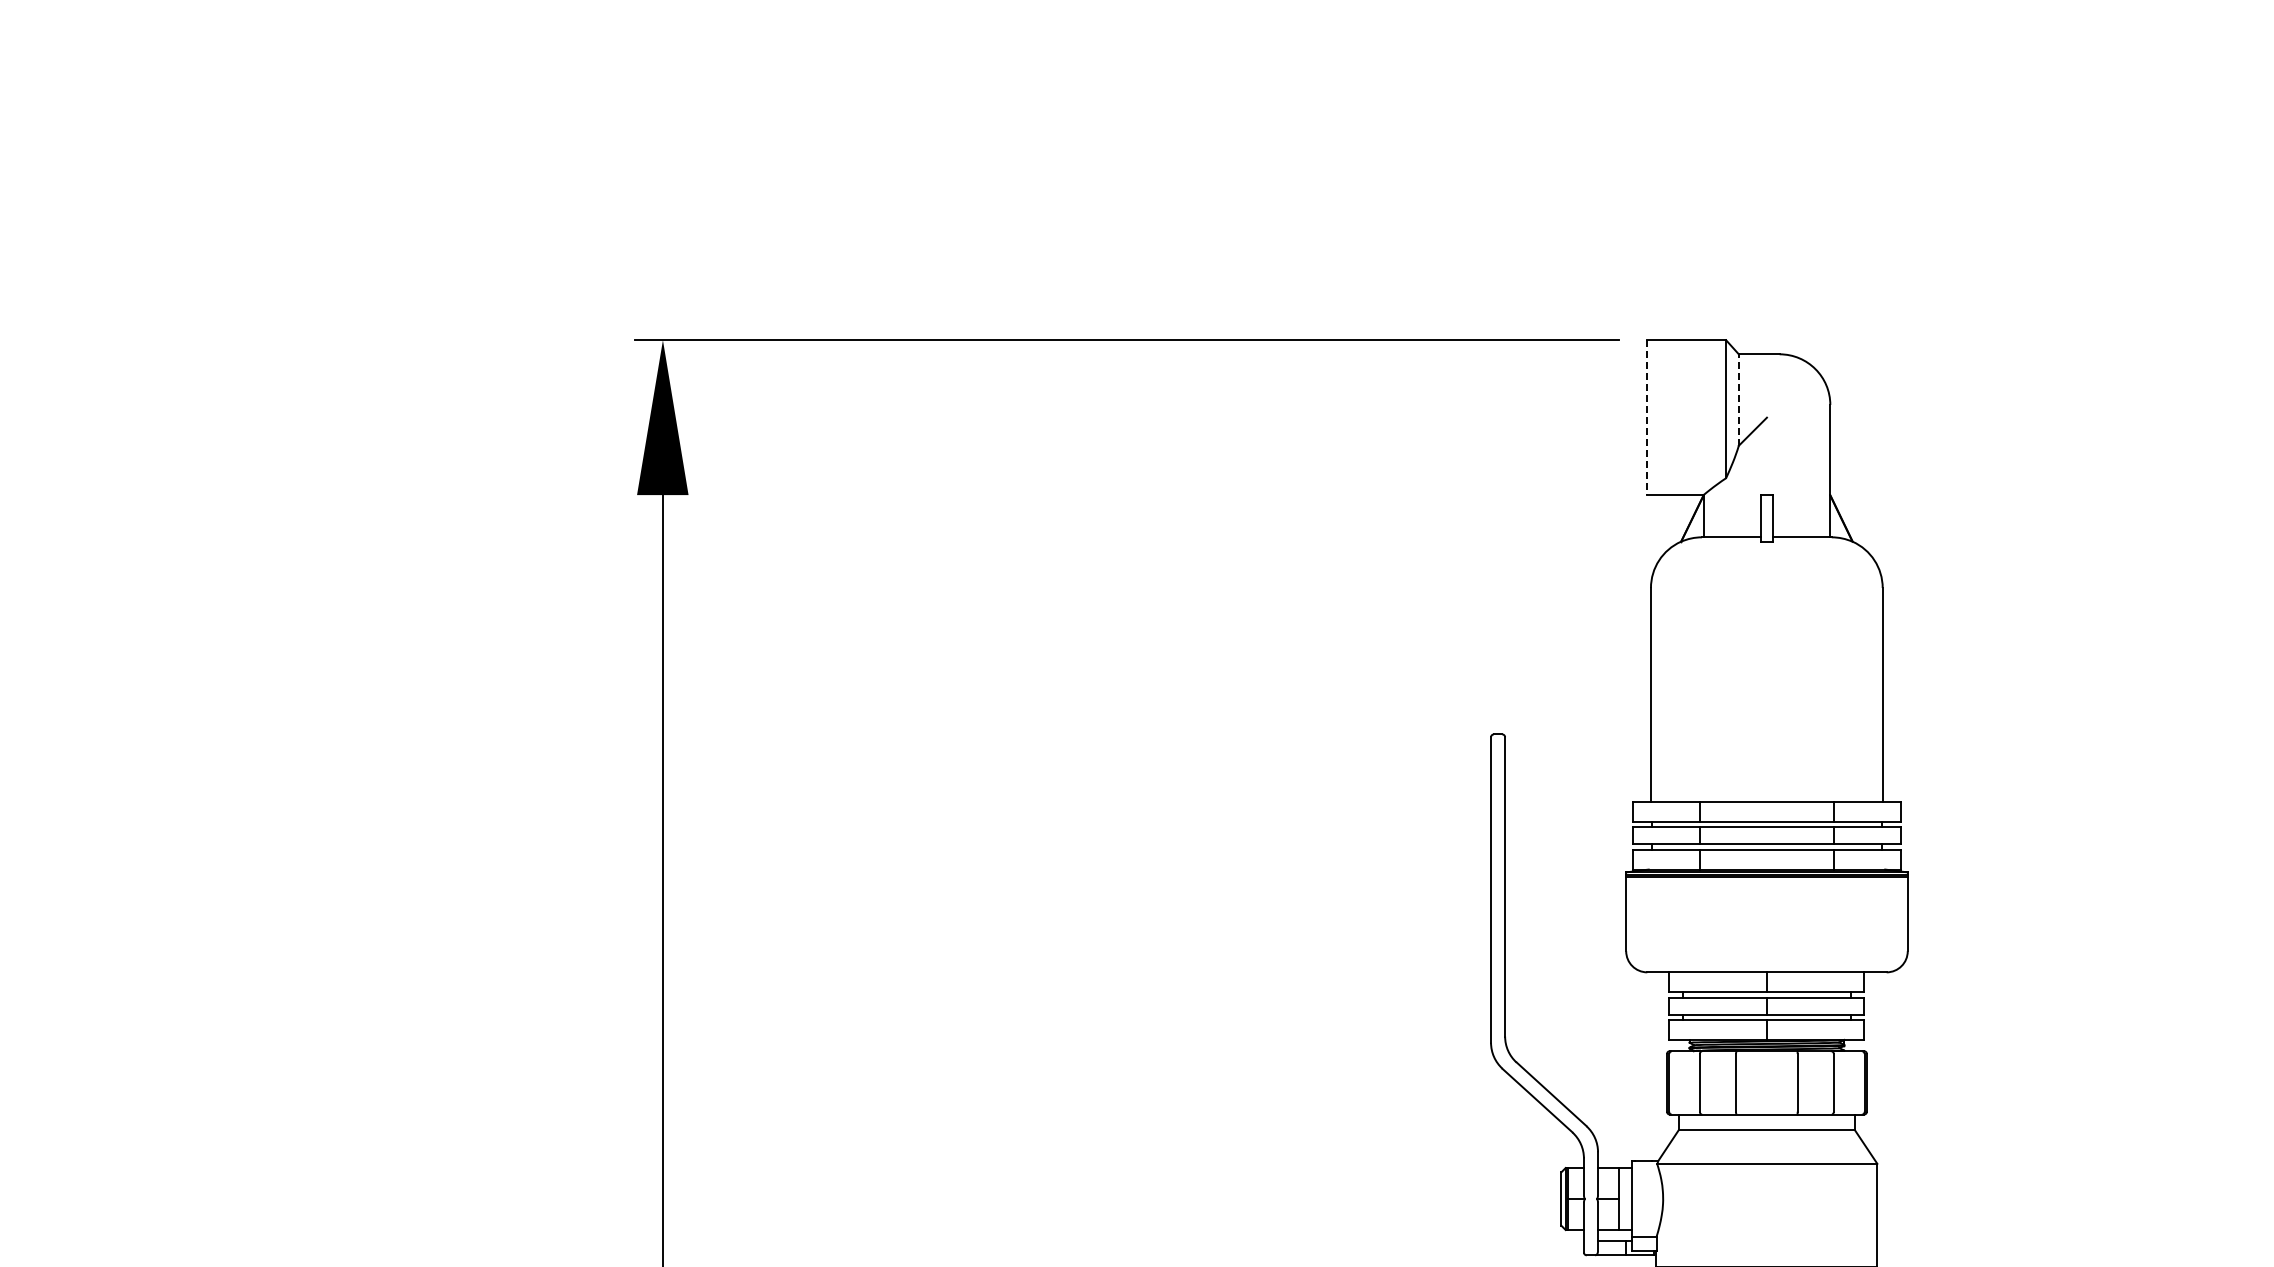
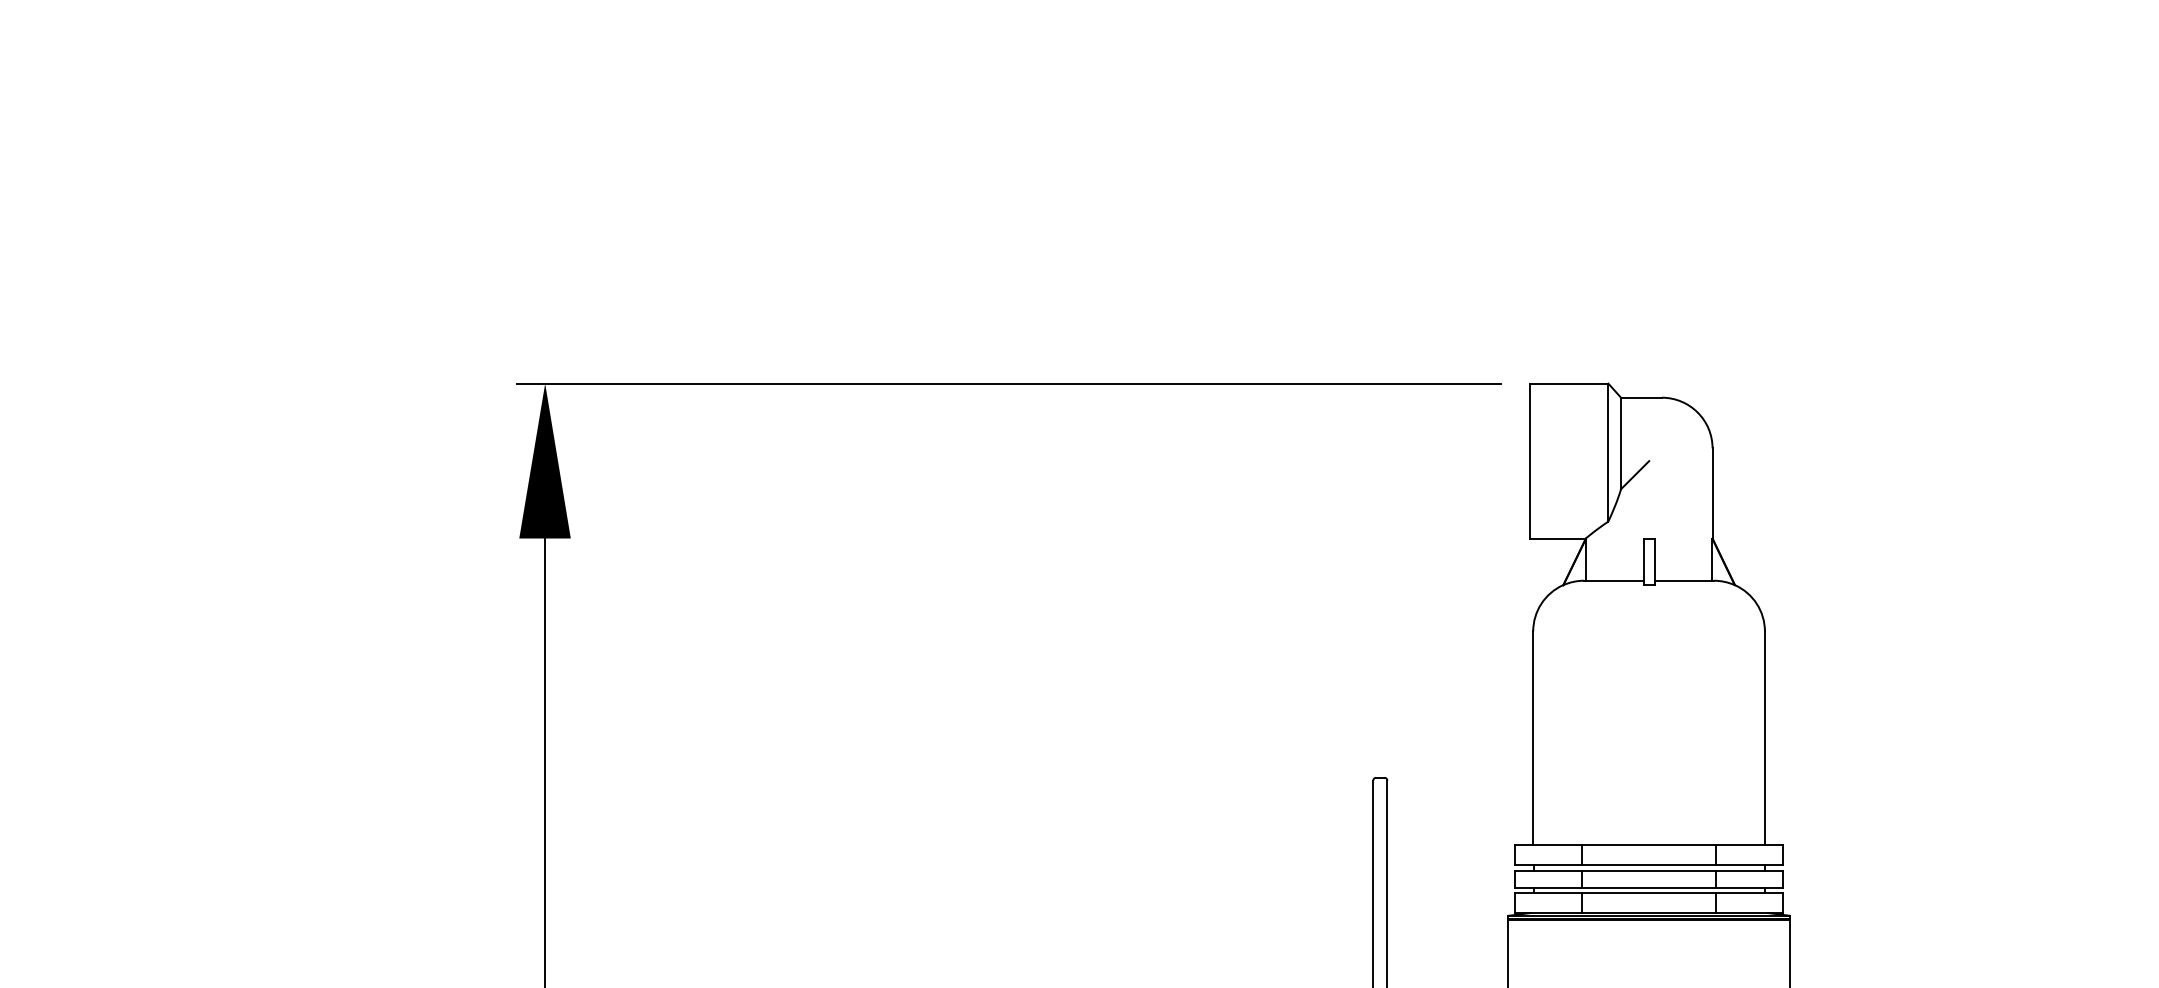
line: (1738, 400) -> (1620, 443), dashed -> solid
line: (1647, 418) -> (1529, 461), dashed -> solid

